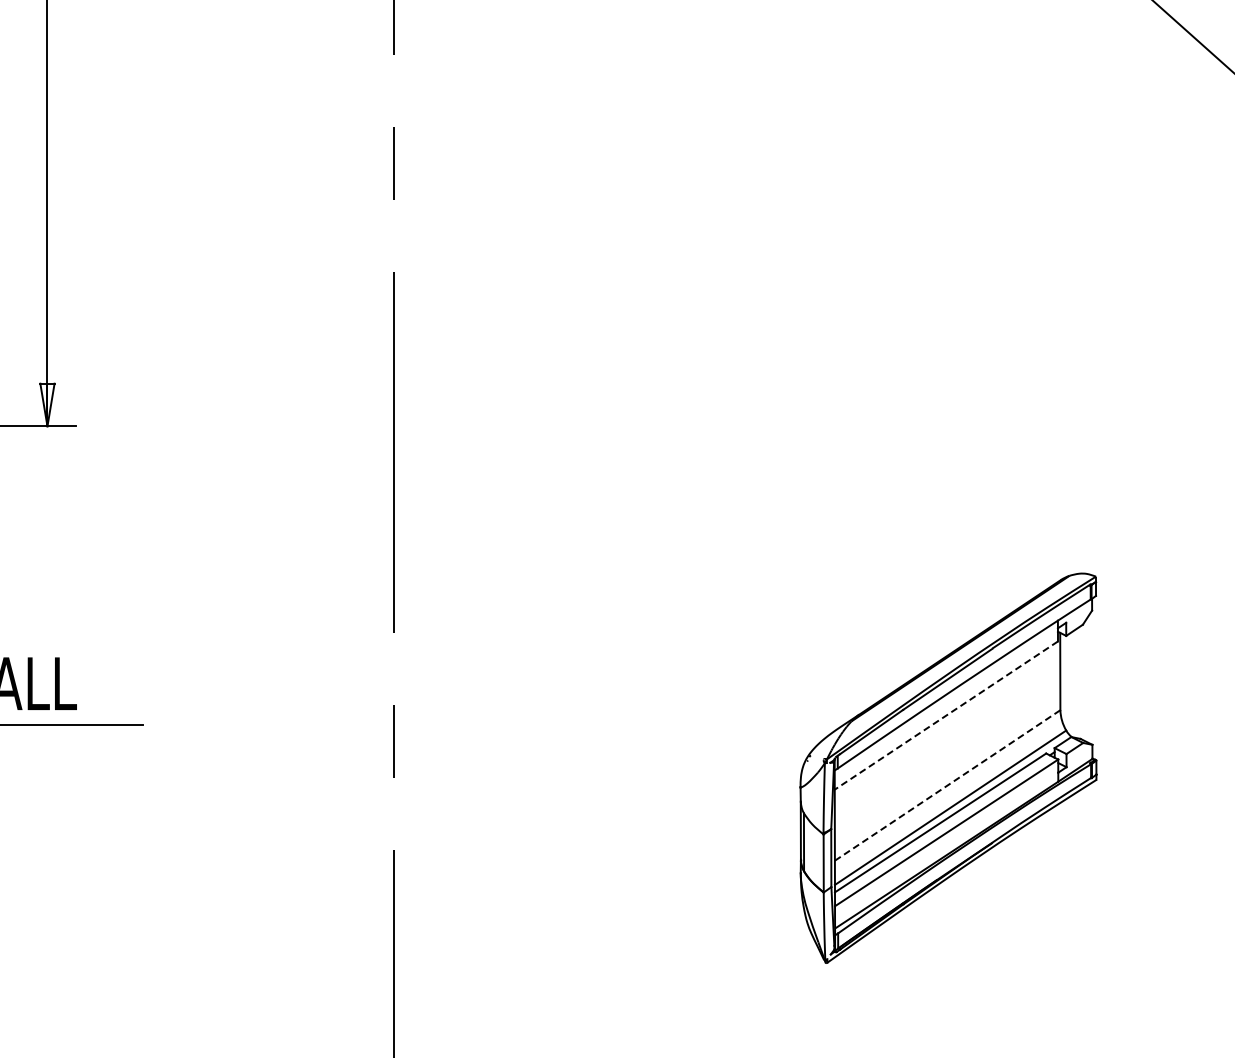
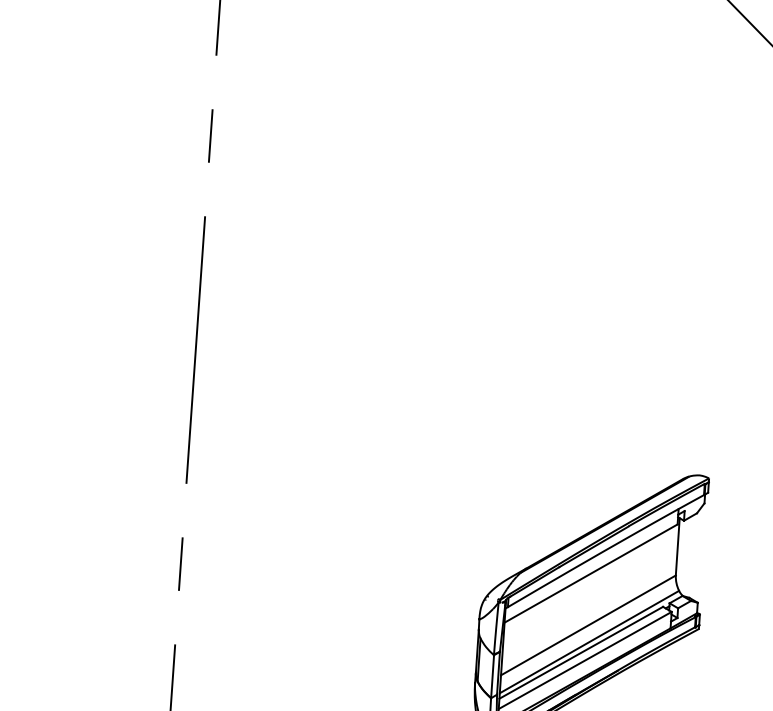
line: (946, 715) -> (591, 573), dashed -> solid
line: (947, 785) -> (588, 625), dashed -> solid

